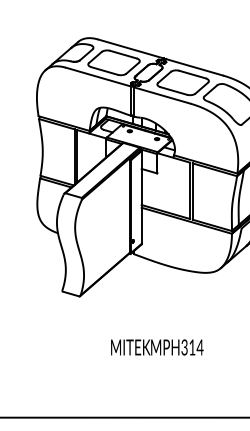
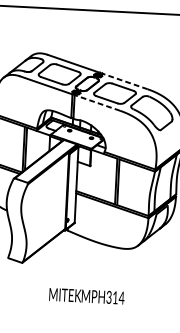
line: (194, 67) -> (124, 81), solid -> dashed
line: (162, 95) -> (97, 102), solid -> dashed
text: (157, 347) -> (87, 296), moved

